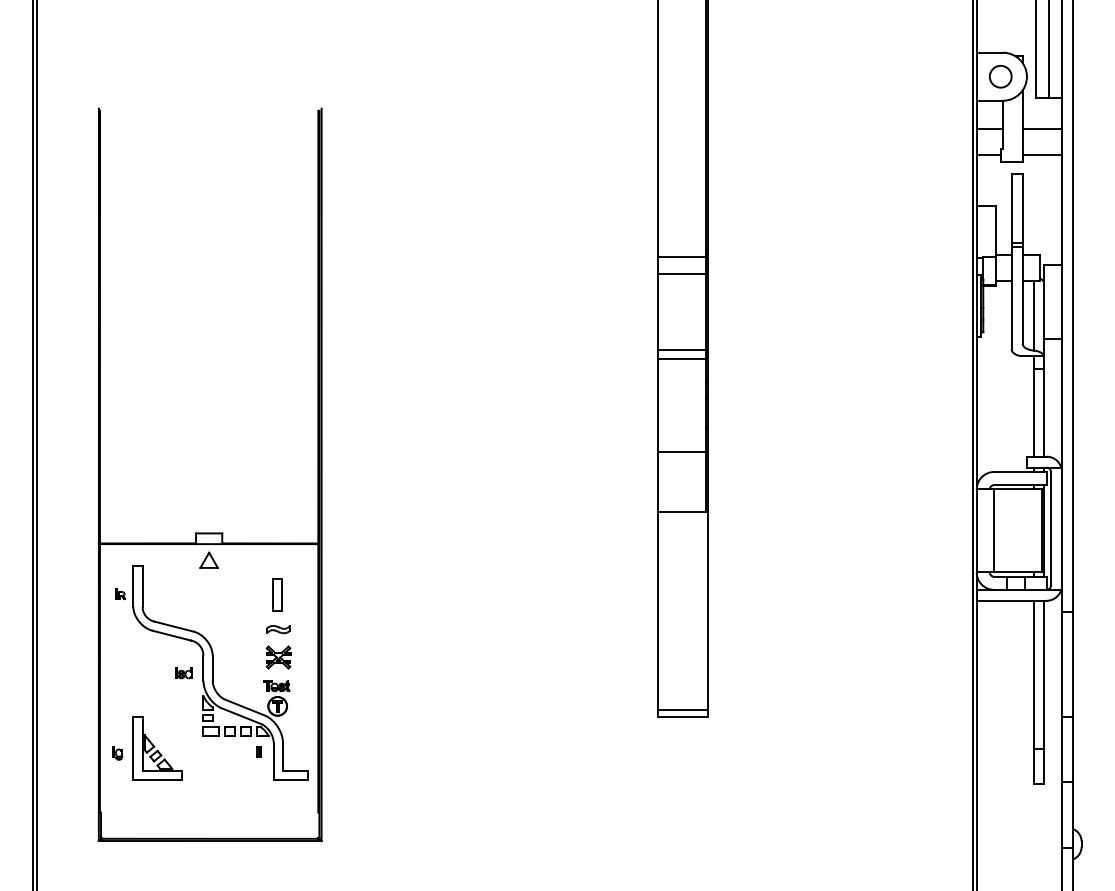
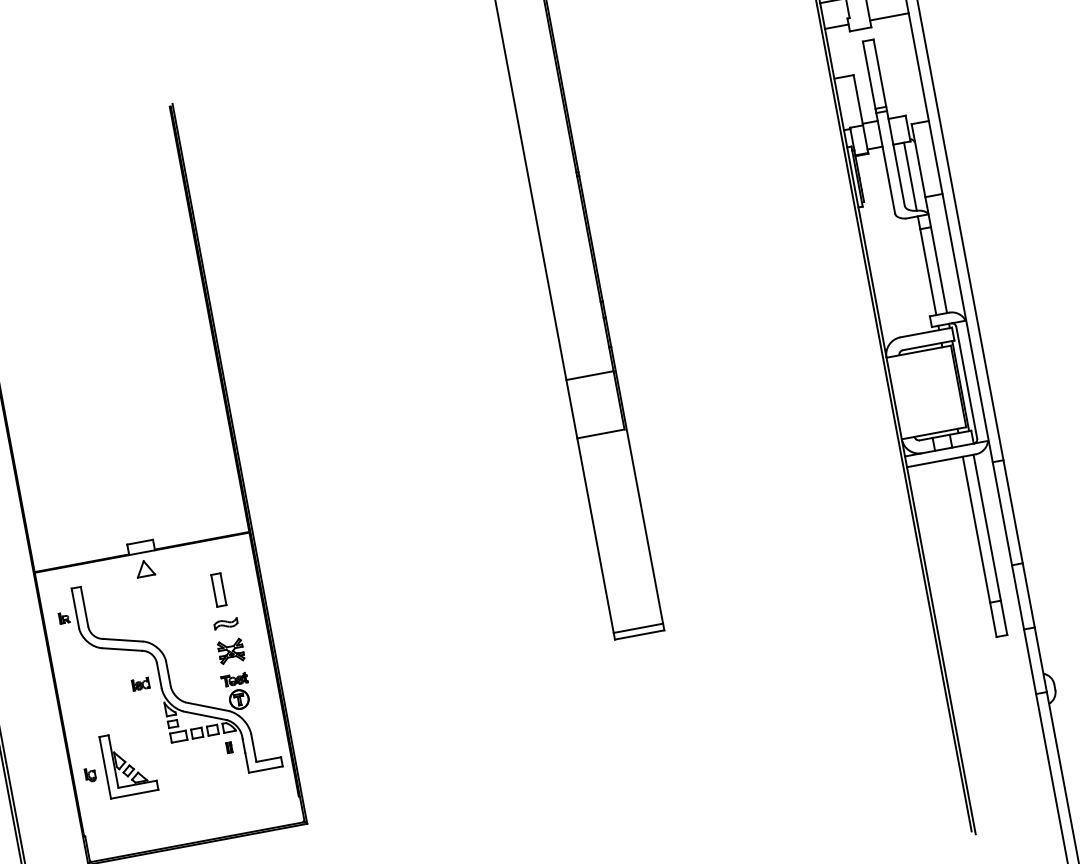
line: (681, 257) -> (553, 184), removed
line: (681, 273) -> (556, 199), removed
line: (681, 349) -> (570, 274), removed
line: (681, 359) -> (572, 284), removed
line: (994, 530) -> (911, 394), removed

